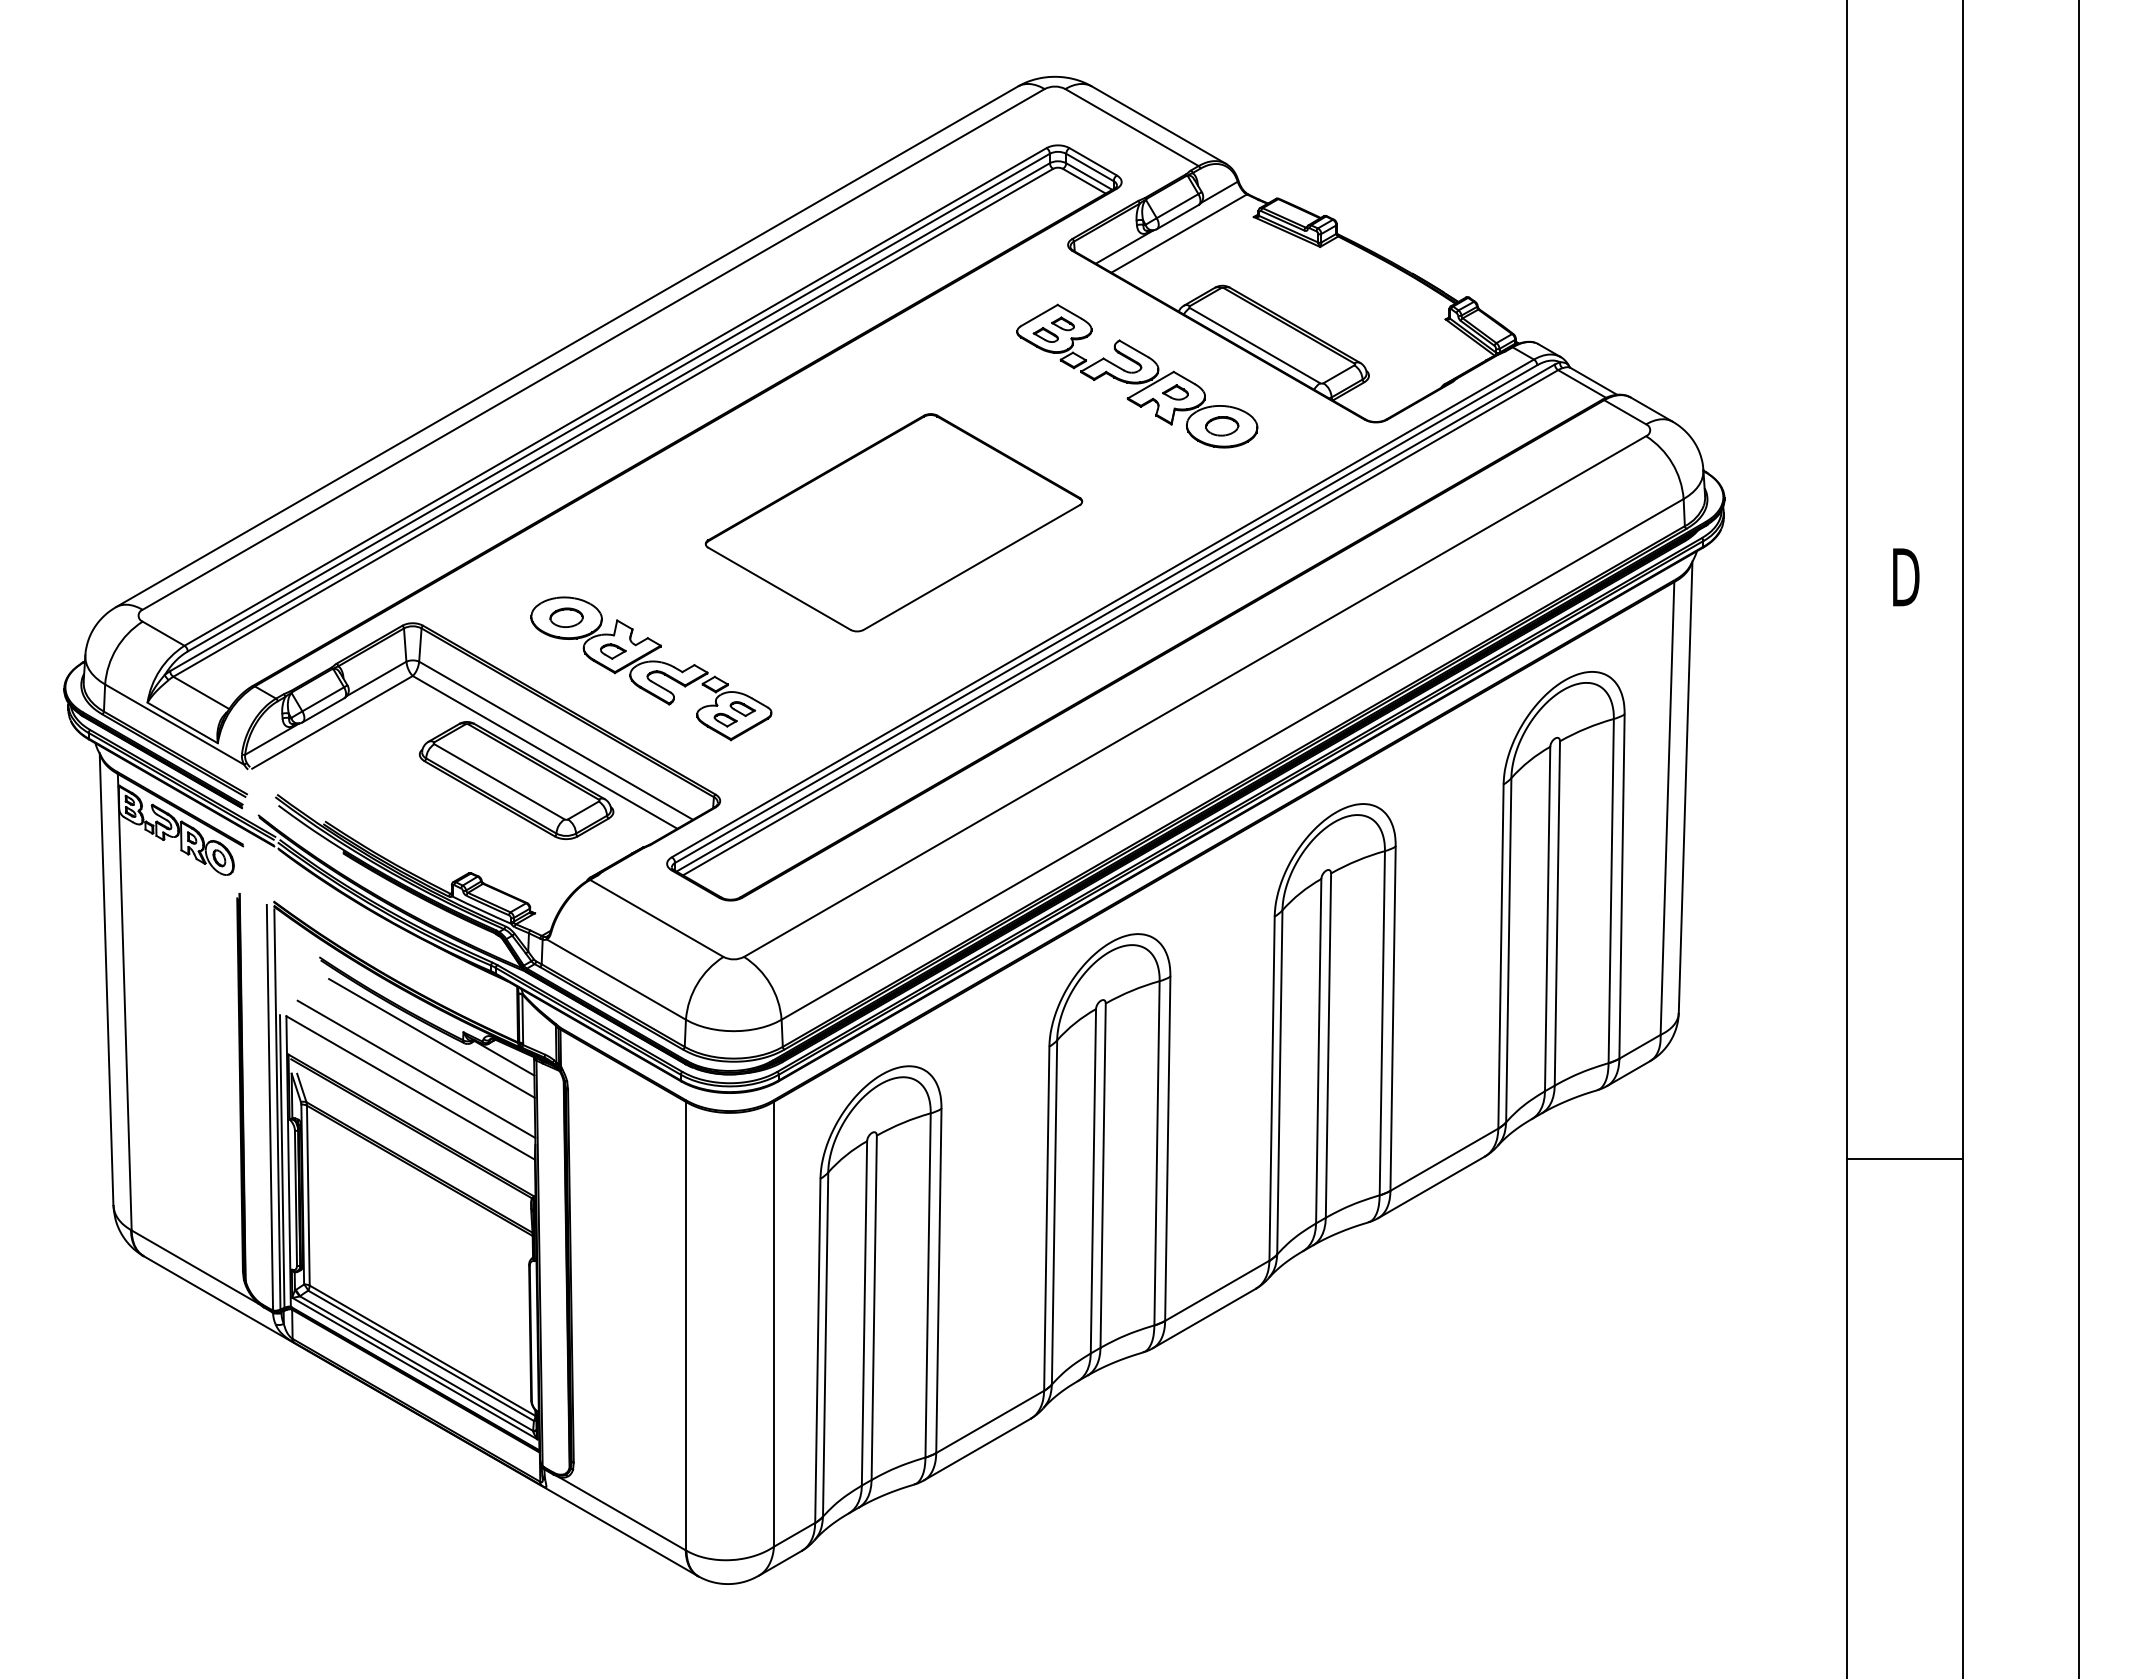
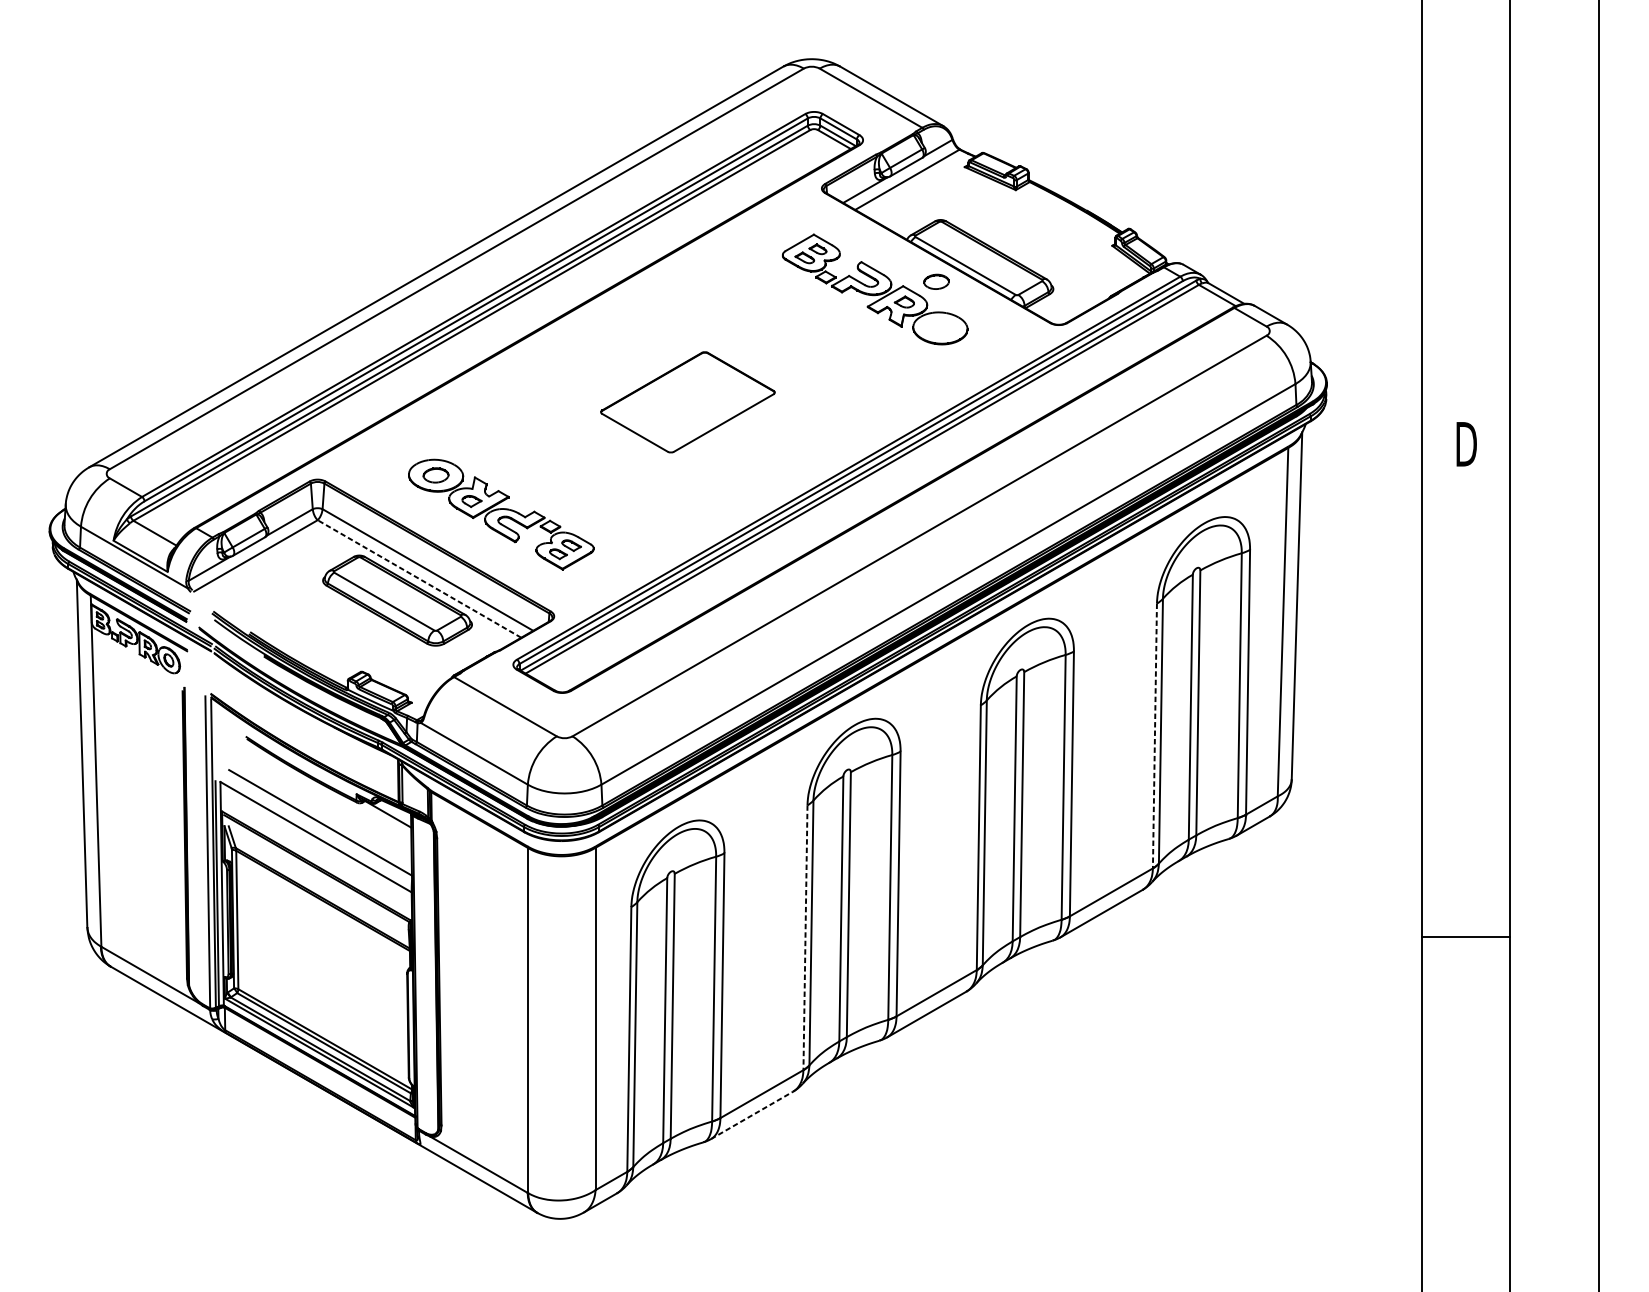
part: (1222, 426) -> (936, 282), moved
part: (893, 522) -> (687, 402), size x0.6
line: (545, 752) -> (419, 579), solid -> dashed
line: (1500, 956) -> (1154, 736), solid -> dashed
line: (431, 1038) -> (332, 799), removed
line: (1905, 1159) -> (1466, 936), moved
line: (1046, 1219) -> (805, 938), solid -> dashed
line: (977, 1449) -> (752, 1115), solid -> dashed

